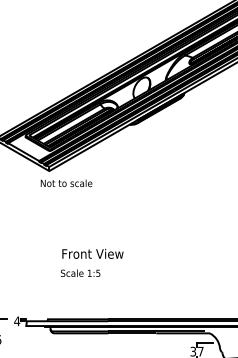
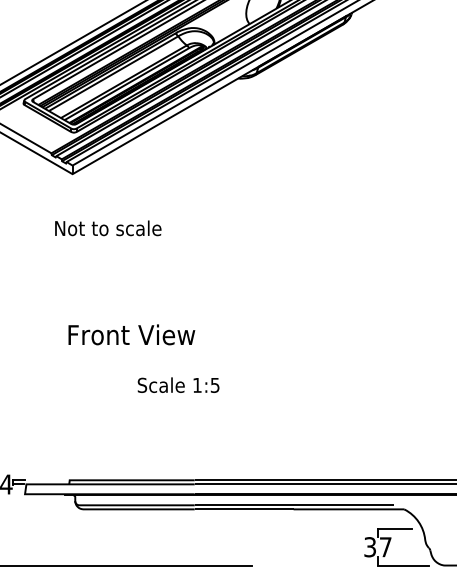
text: (66, 183) -> (108, 228), moved
text: (92, 253) -> (130, 334), moved
text: (80, 272) -> (178, 383), moved

